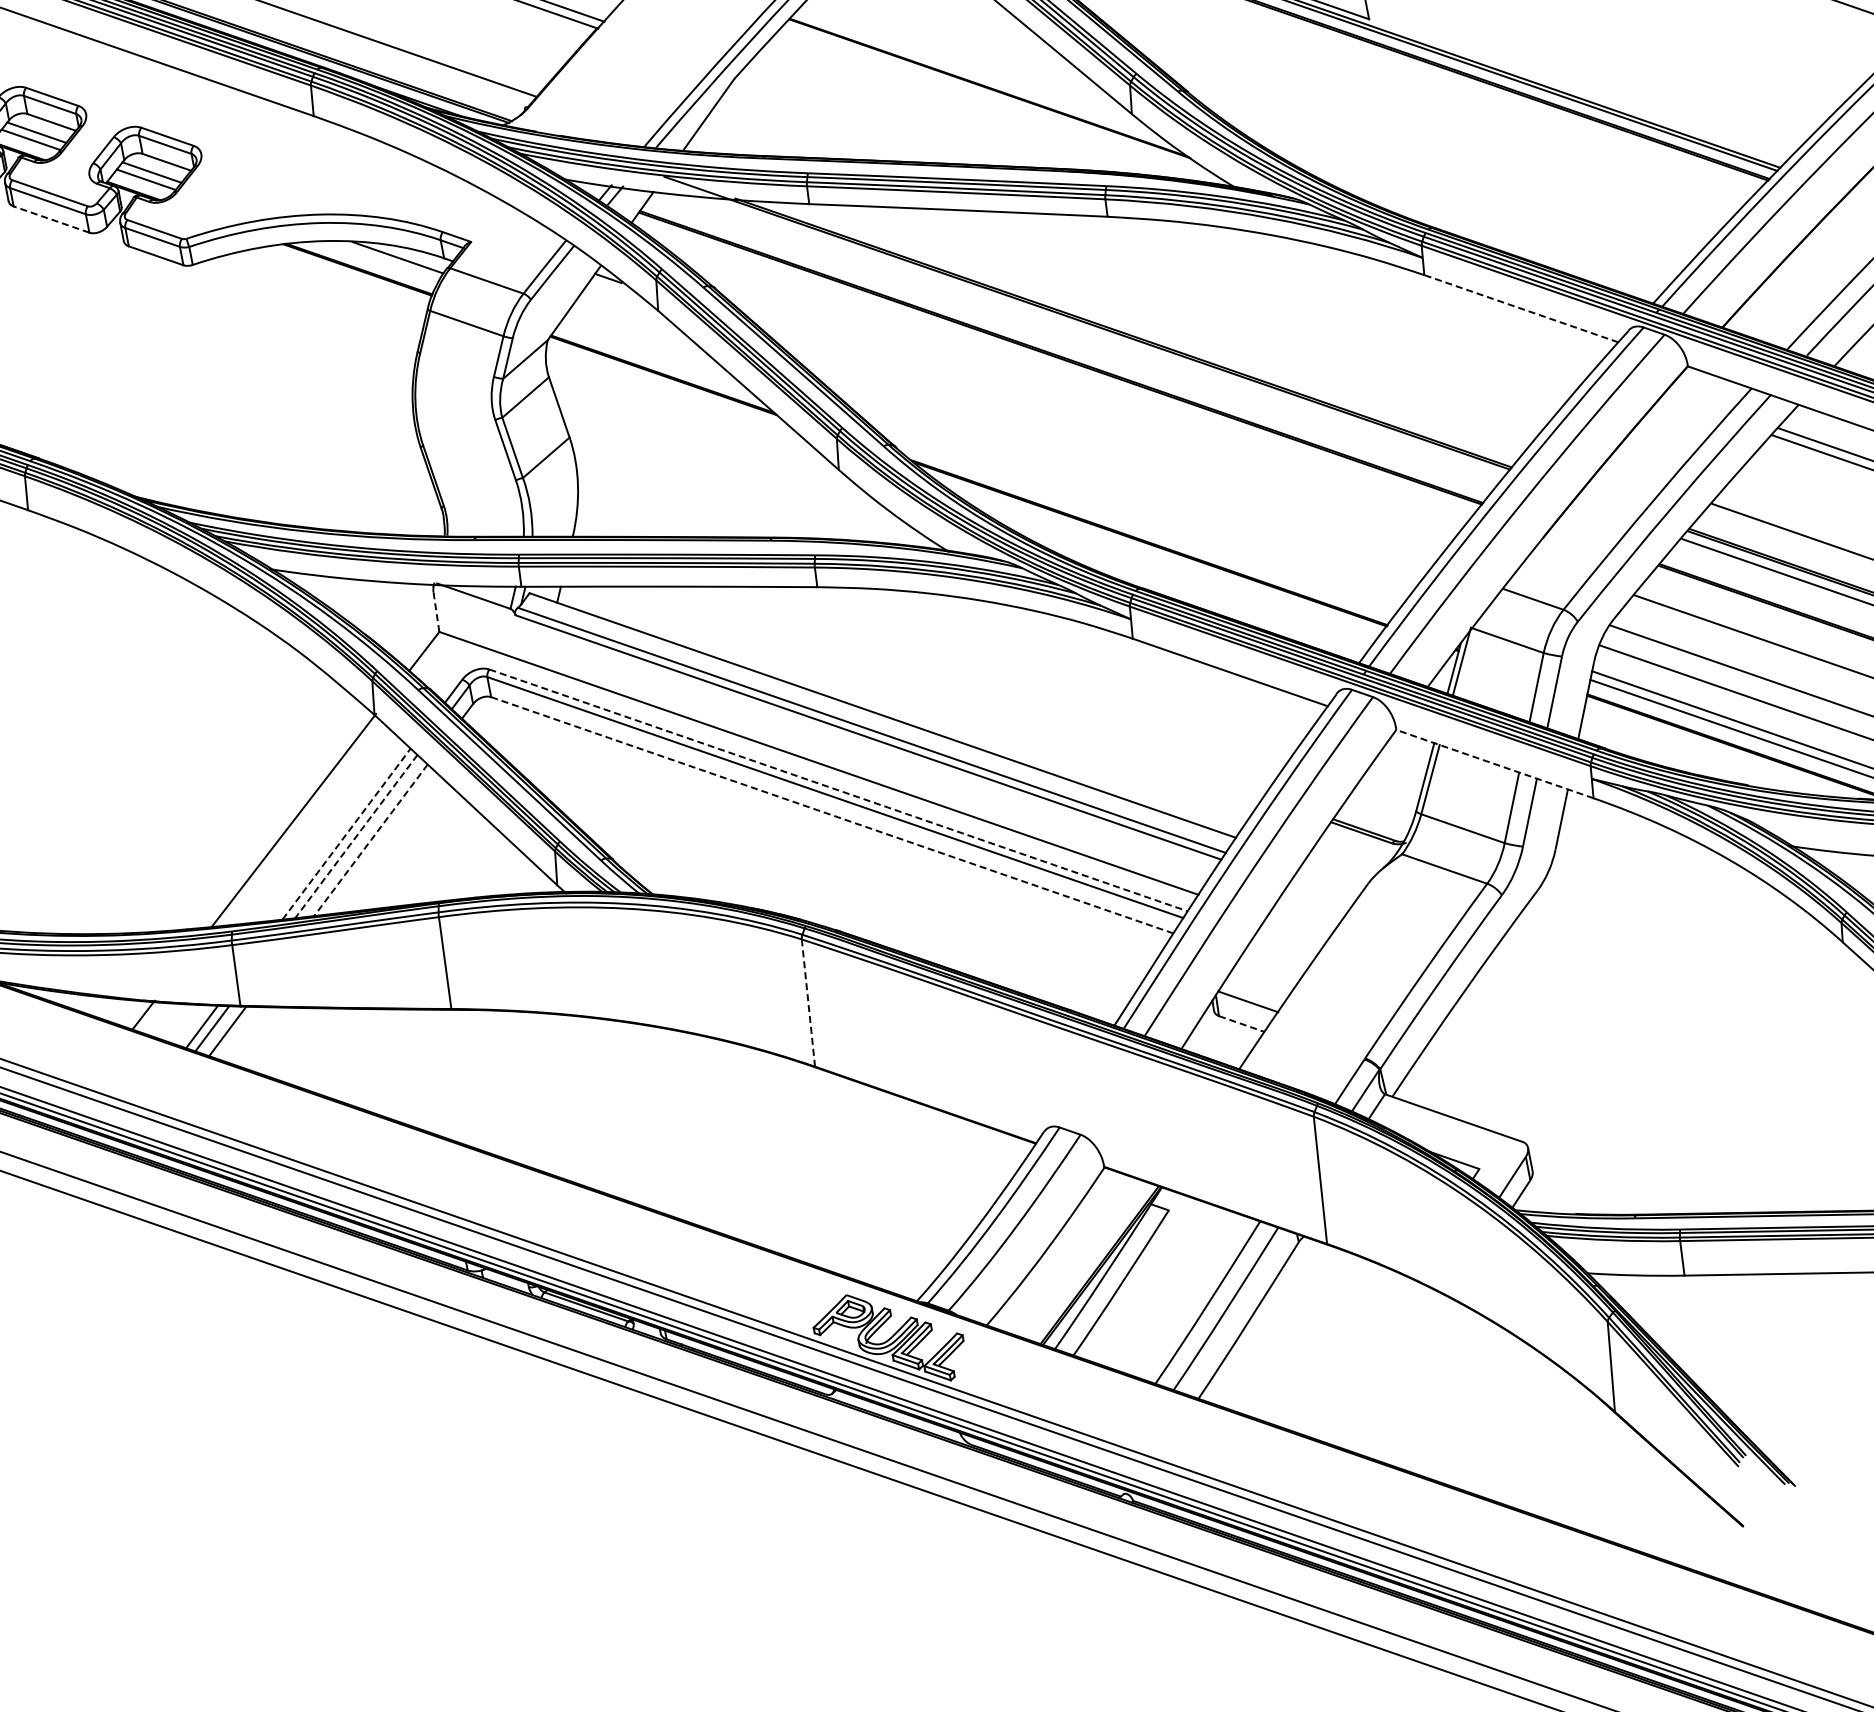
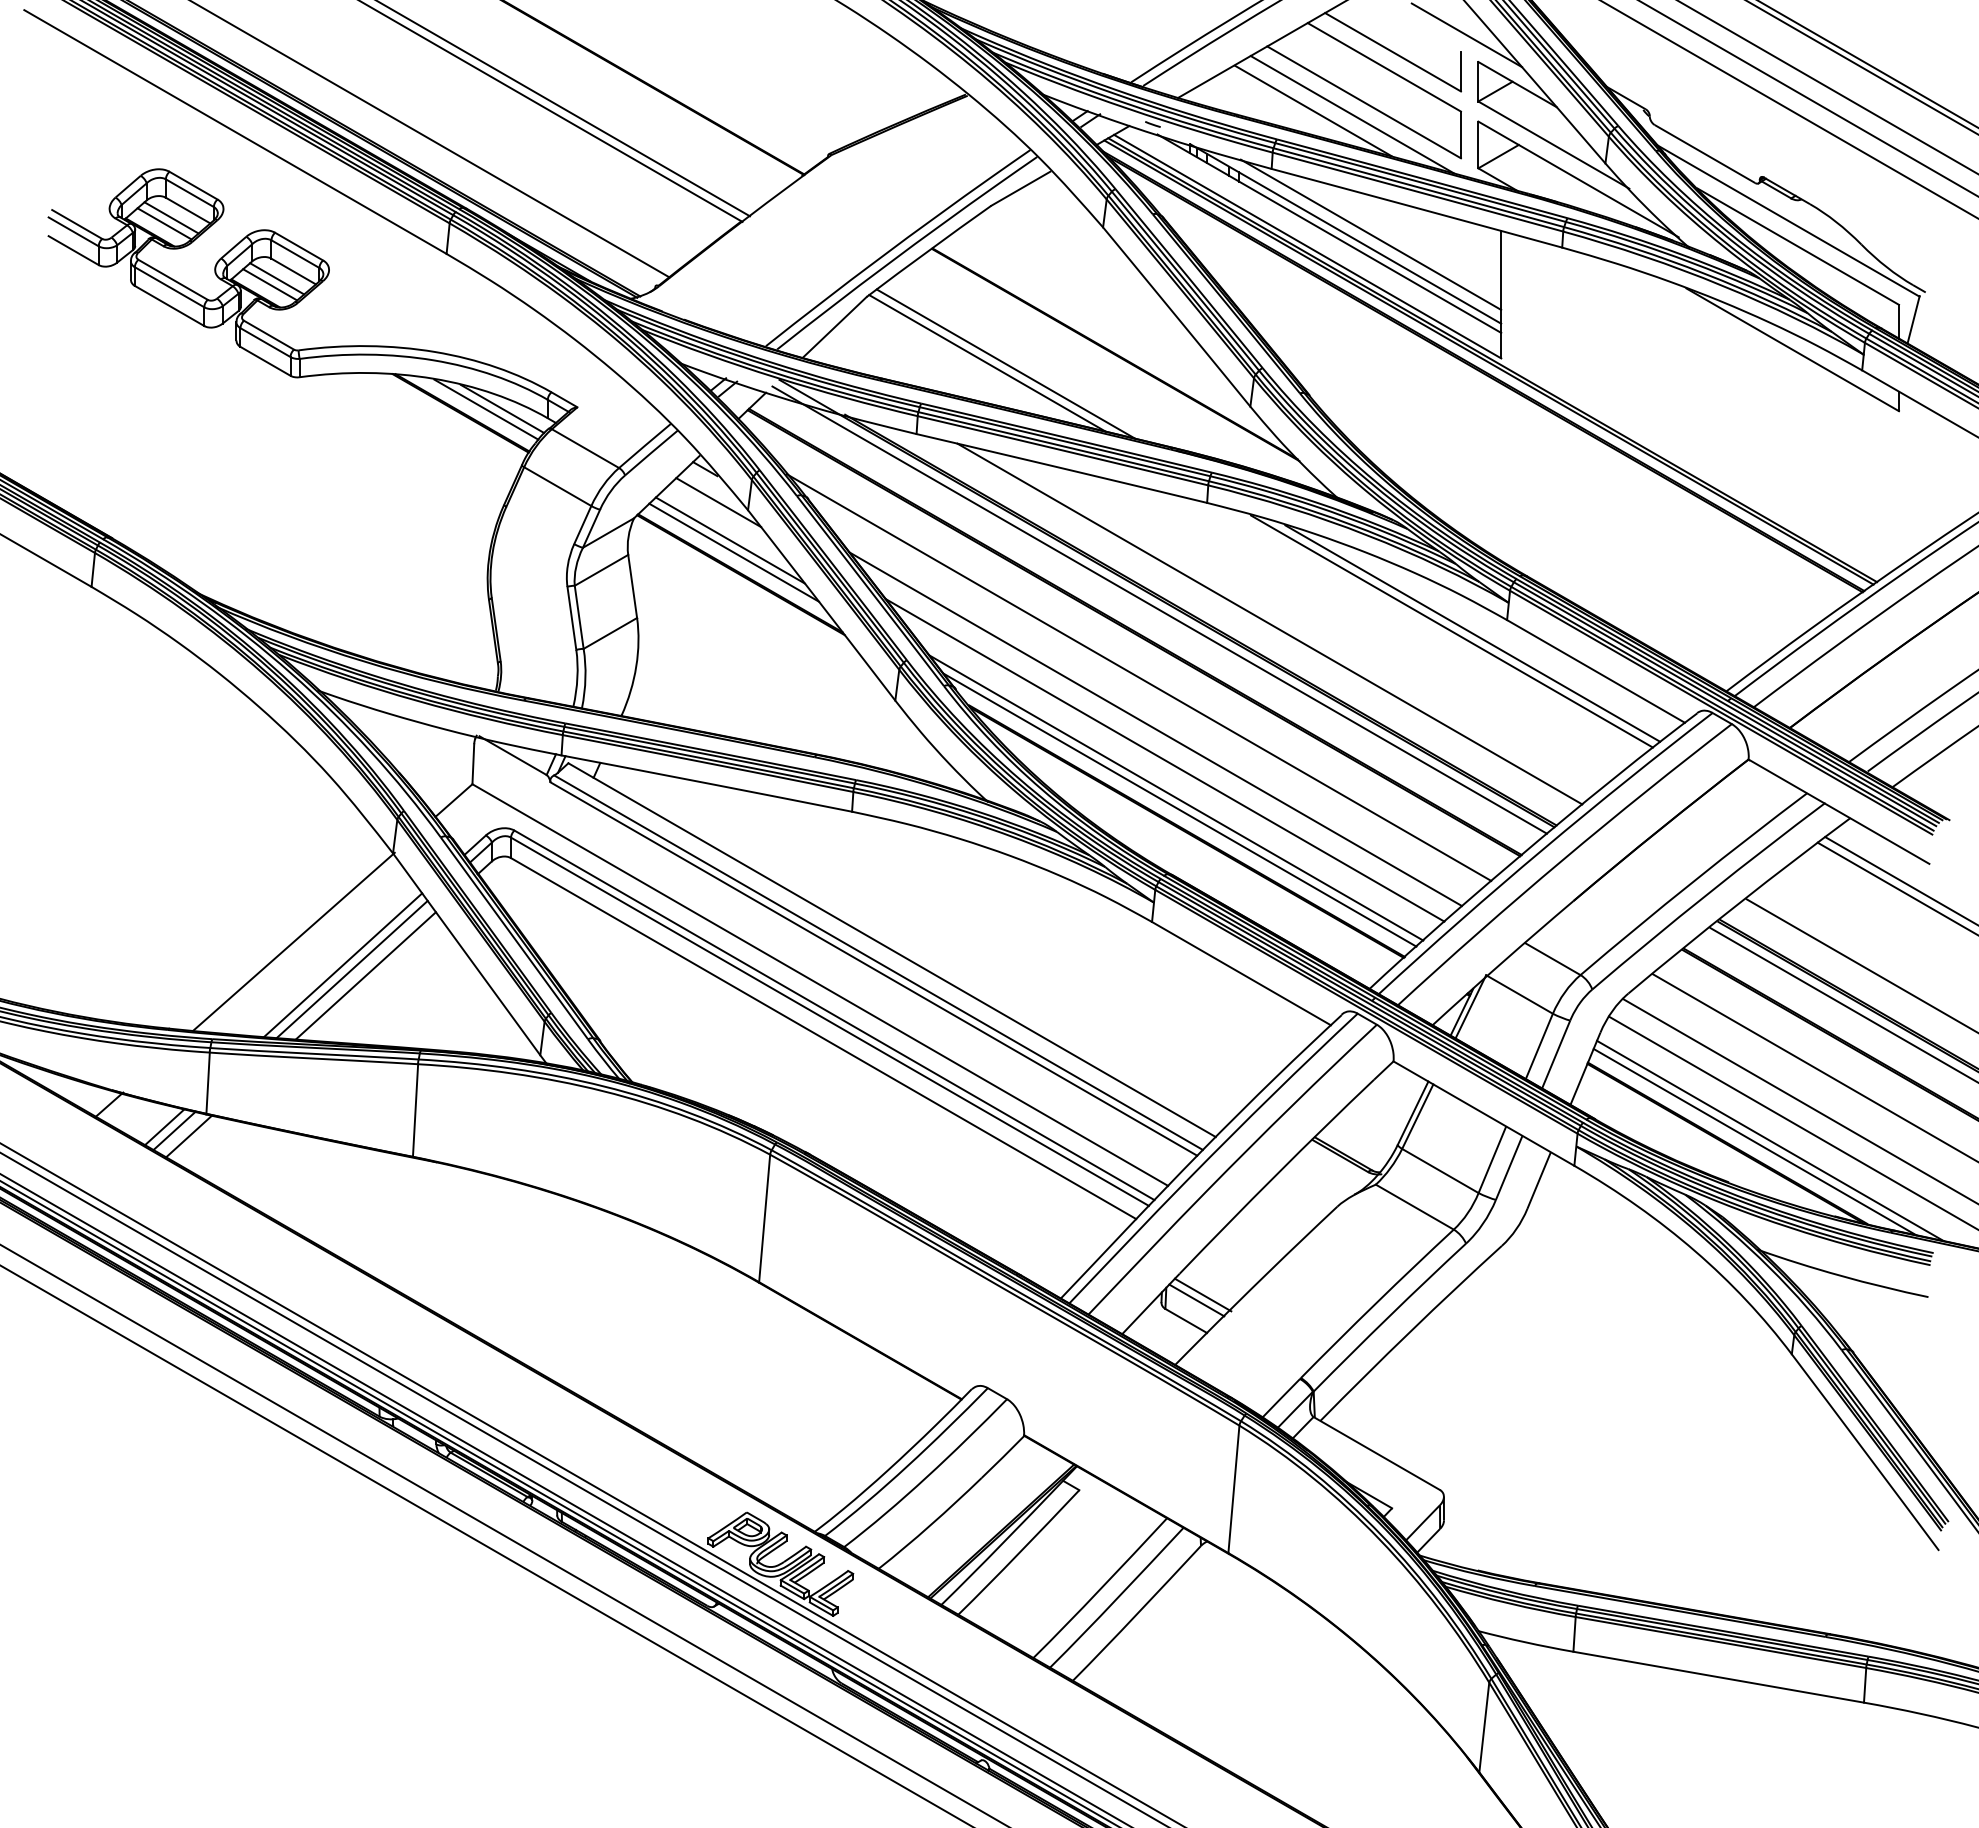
line: (883, 117) -> (1005, 363), added
line: (865, 121) -> (987, 363), added
line: (51, 219) -> (169, 305), dashed -> solid
line: (382, 261) -> (486, 409), added
line: (1392, 294) -> (1472, 633), added
line: (1371, 296) -> (1451, 631), added
line: (627, 308) -> (718, 502), added
line: (1521, 308) -> (1596, 671), dashed -> solid
line: (1191, 323) -> (1269, 623), added
line: (1080, 330) -> (1159, 609), added
line: (645, 343) -> (729, 540), added
line: (651, 355) -> (733, 552), added
line: (1073, 401) -> (1138, 677), added
line: (1099, 449) -> (1155, 729), added
line: (1114, 477) -> (1164, 760), added
line: (1133, 511) -> (1176, 797), added
line: (1138, 523) -> (1179, 809), added
line: (436, 611) -> (473, 763), dashed -> solid
line: (1494, 764) -> (1483, 1113), dashed -> solid
line: (838, 790) -> (834, 1015), dashed -> solid
line: (832, 815) -> (823, 1038), dashed -> solid
line: (347, 834) -> (343, 965), dashed -> solid
line: (356, 836) -> (352, 969), dashed -> solid
line: (370, 839) -> (365, 975), dashed -> solid
line: (1252, 994) -> (1202, 1294), added
line: (808, 1003) -> (764, 1218), dashed -> solid
line: (1242, 1024) -> (1186, 1321), dashed -> solid

